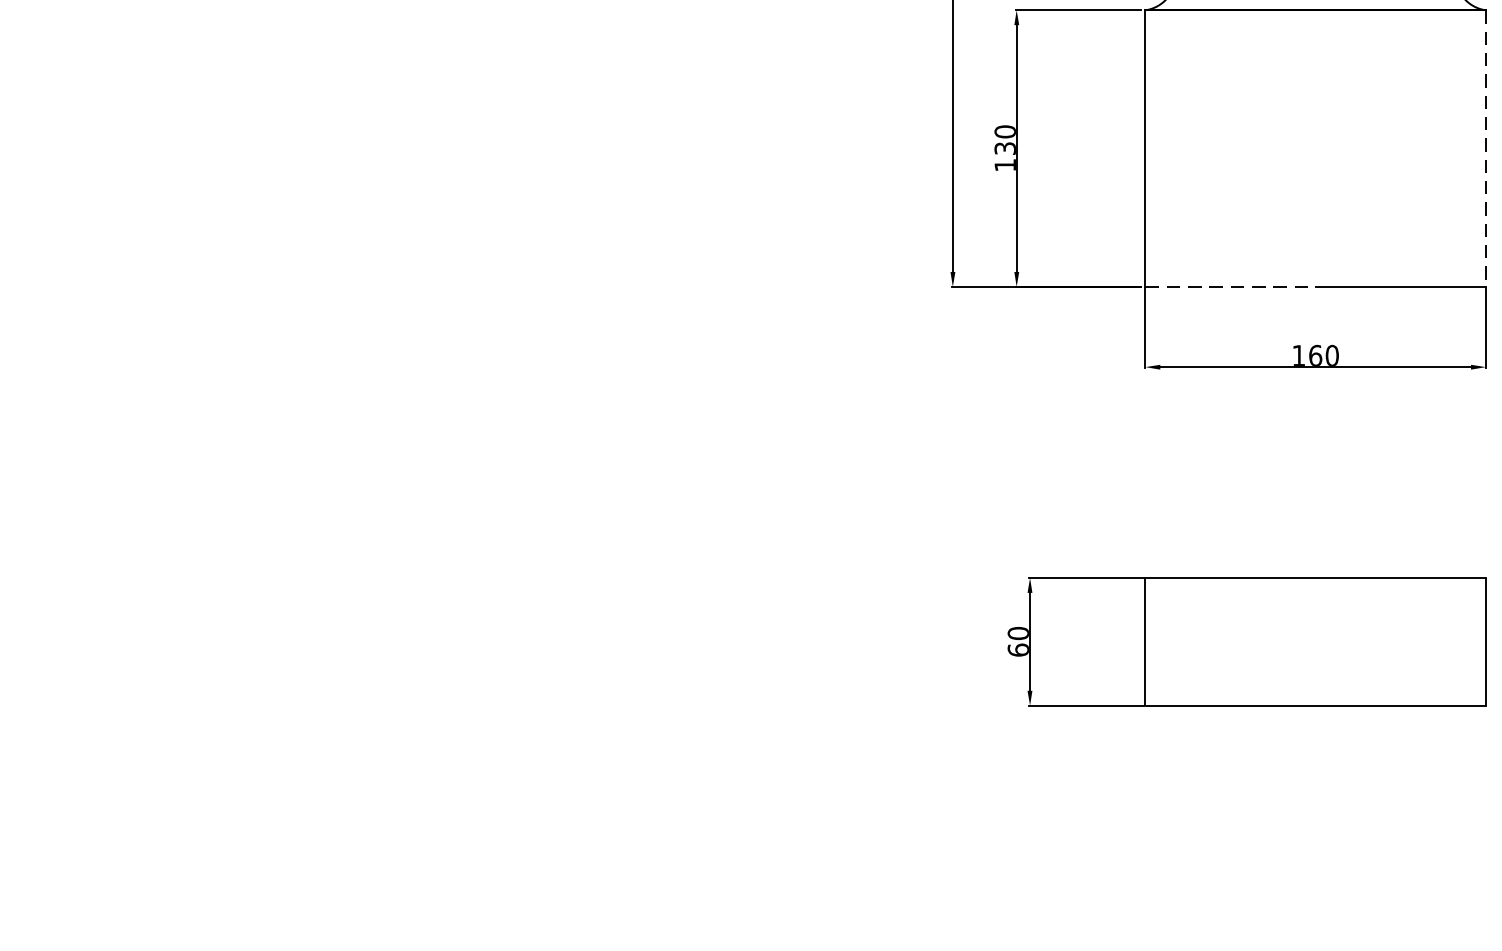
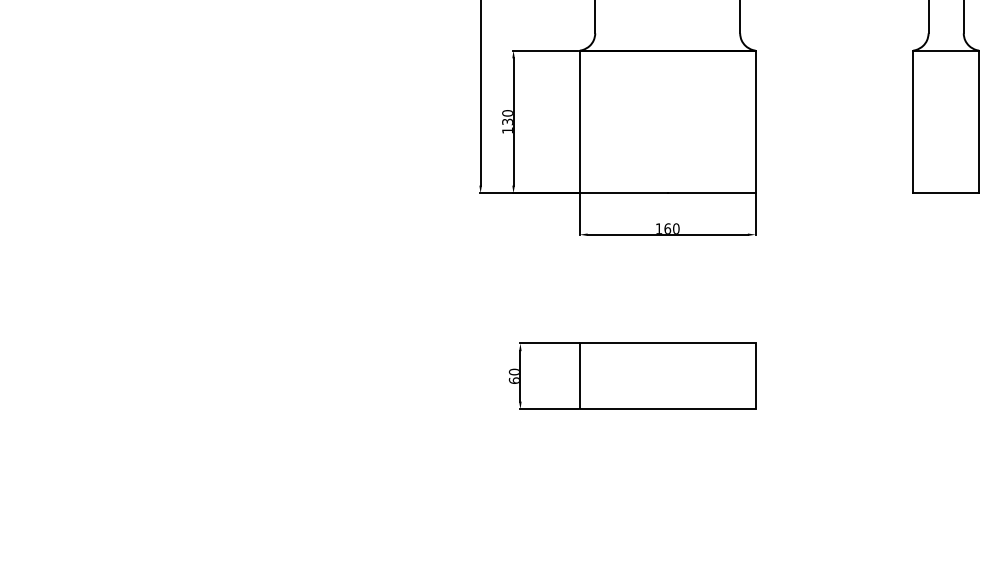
line: (1485, 149) -> (755, 122), dashed -> solid
line: (1229, 287) -> (623, 193), dashed -> solid

